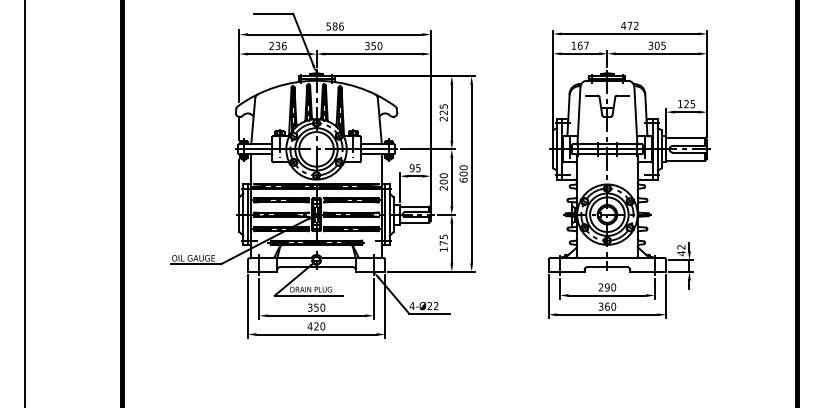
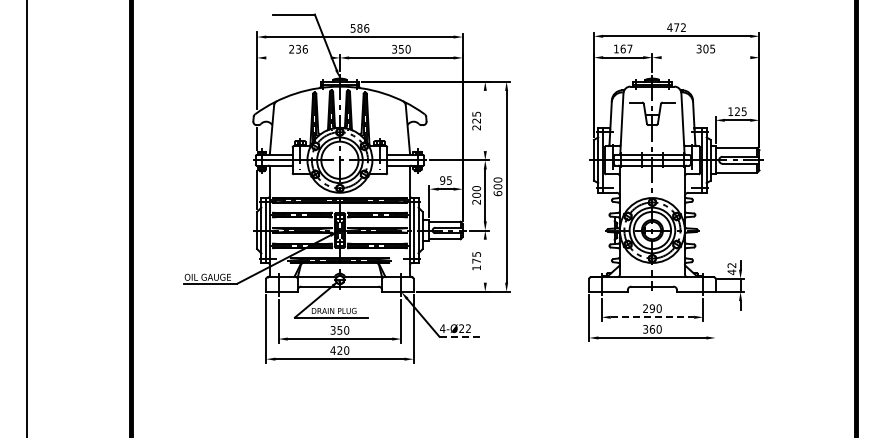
line: (277, 53) -> (298, 57), removed
line: (656, 53) -> (705, 57), removed
line: (452, 112) -> (485, 120), removed
line: (452, 242) -> (485, 260), removed
line: (607, 295) -> (652, 317), solid -> dashed
line: (666, 295) -> (715, 317), removed
line: (429, 313) -> (461, 336), solid -> dashed

